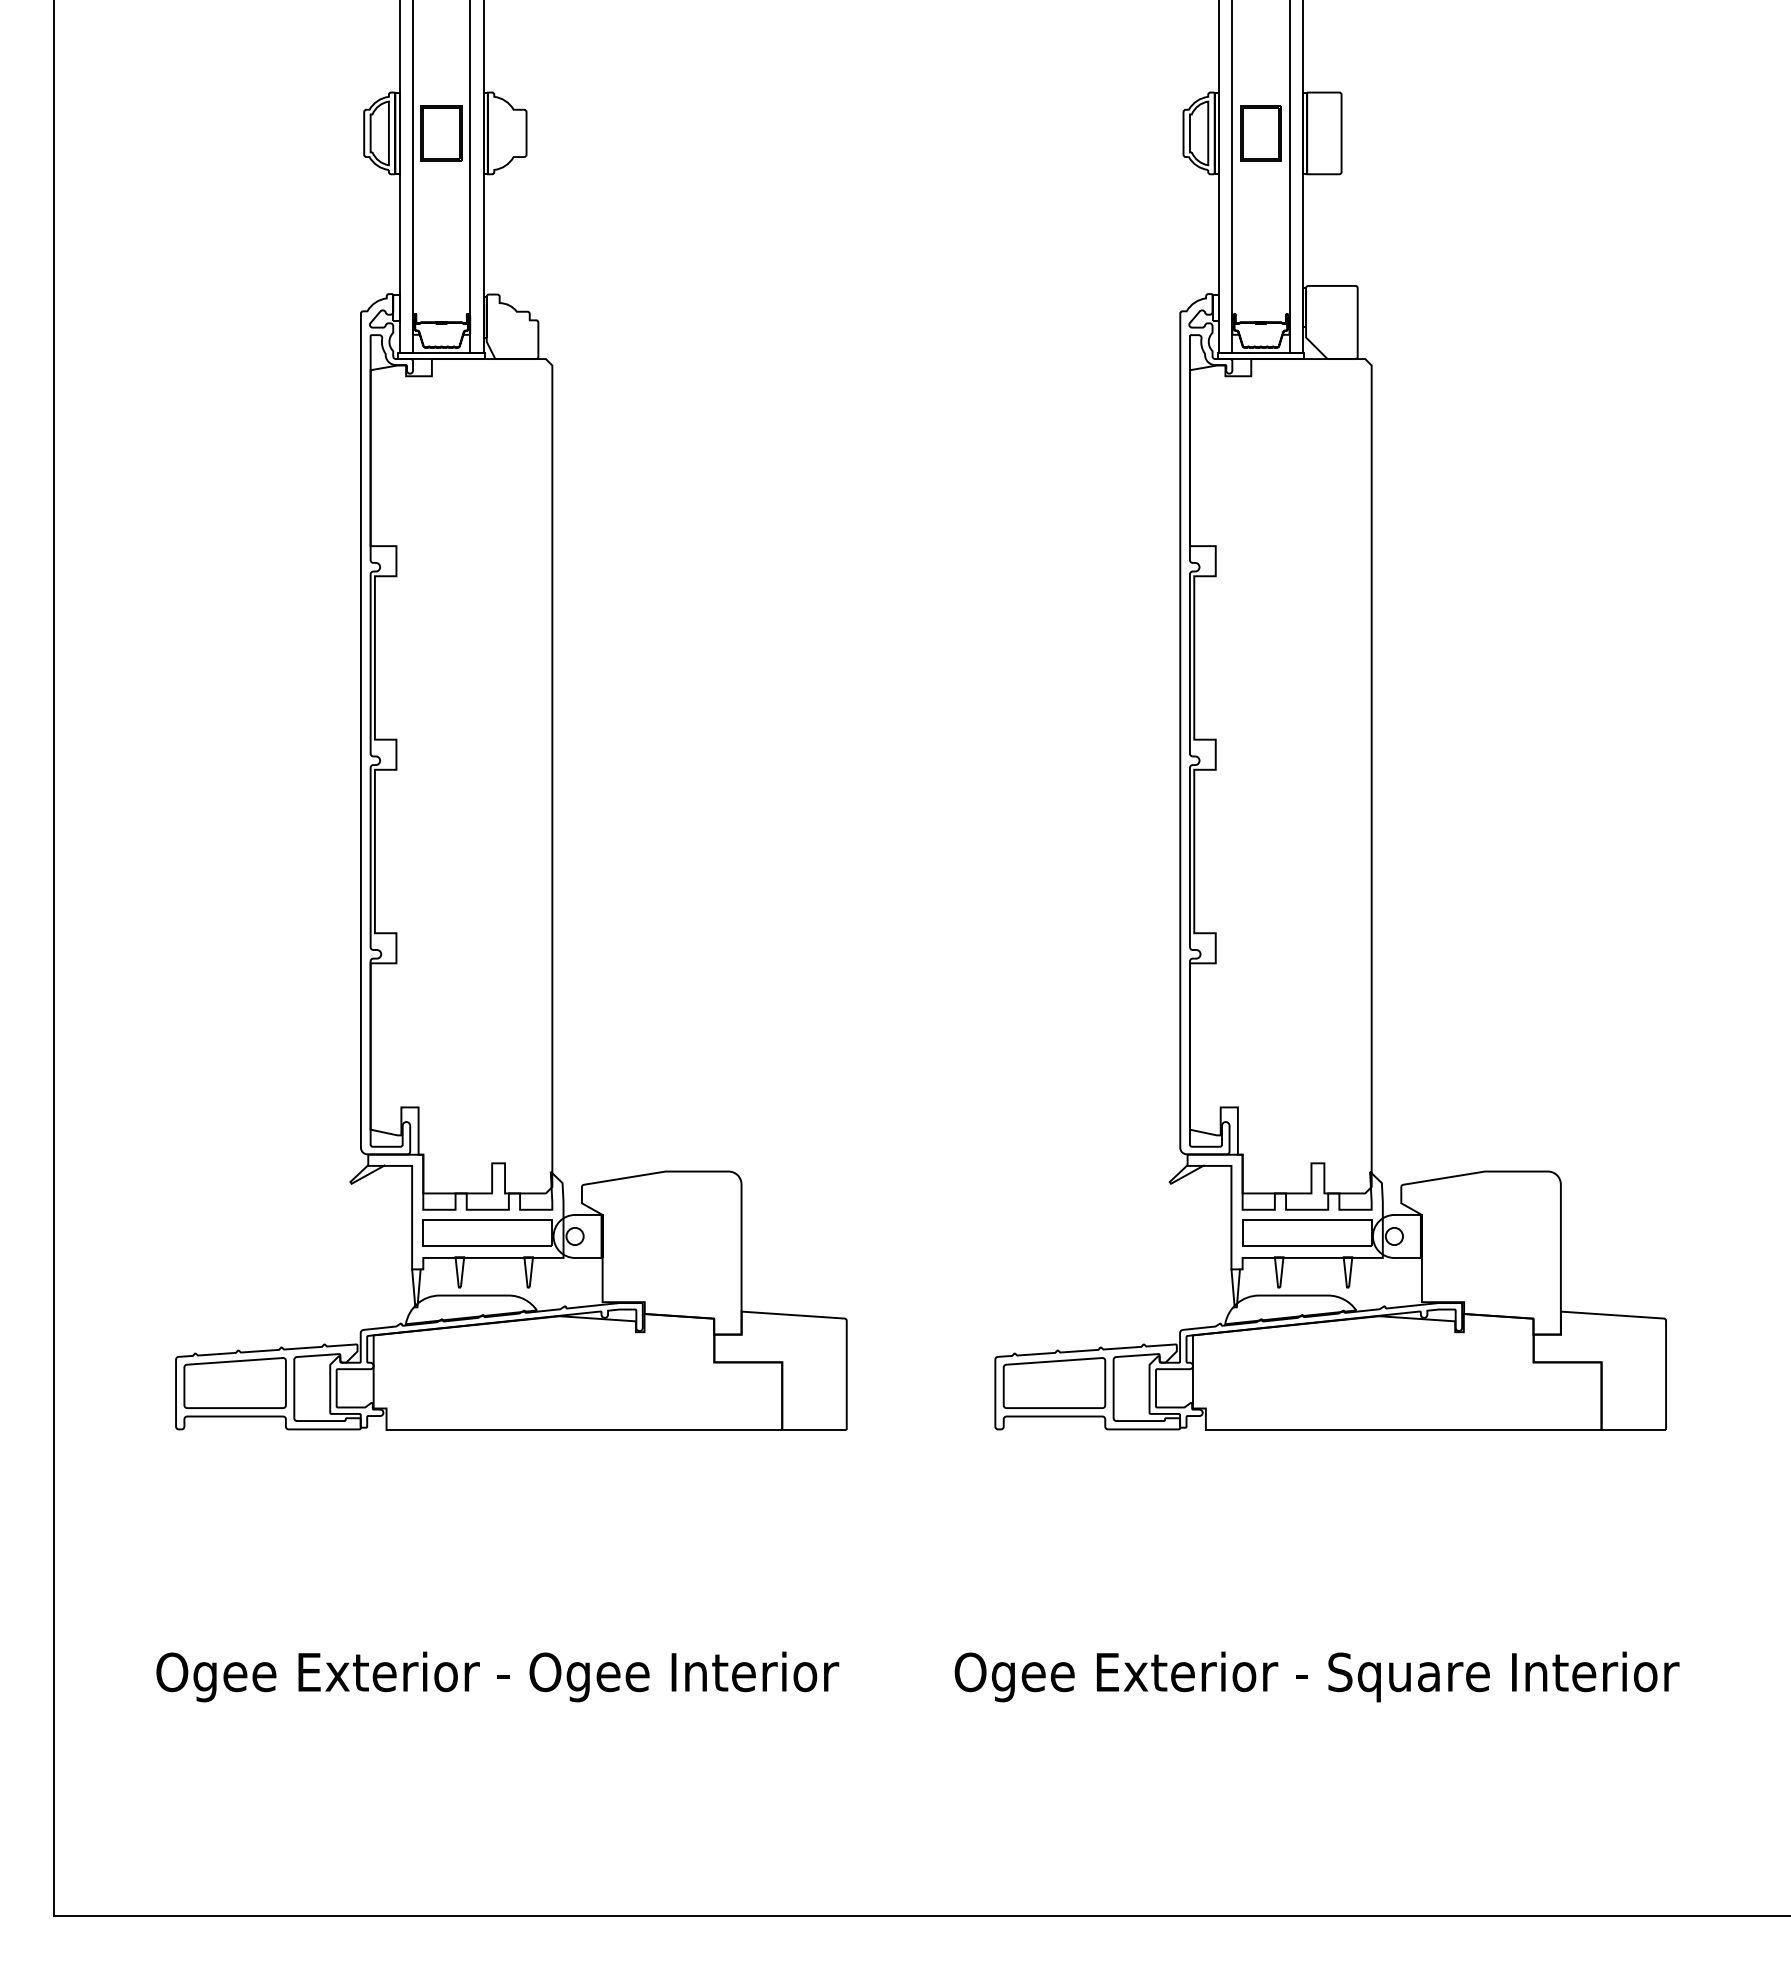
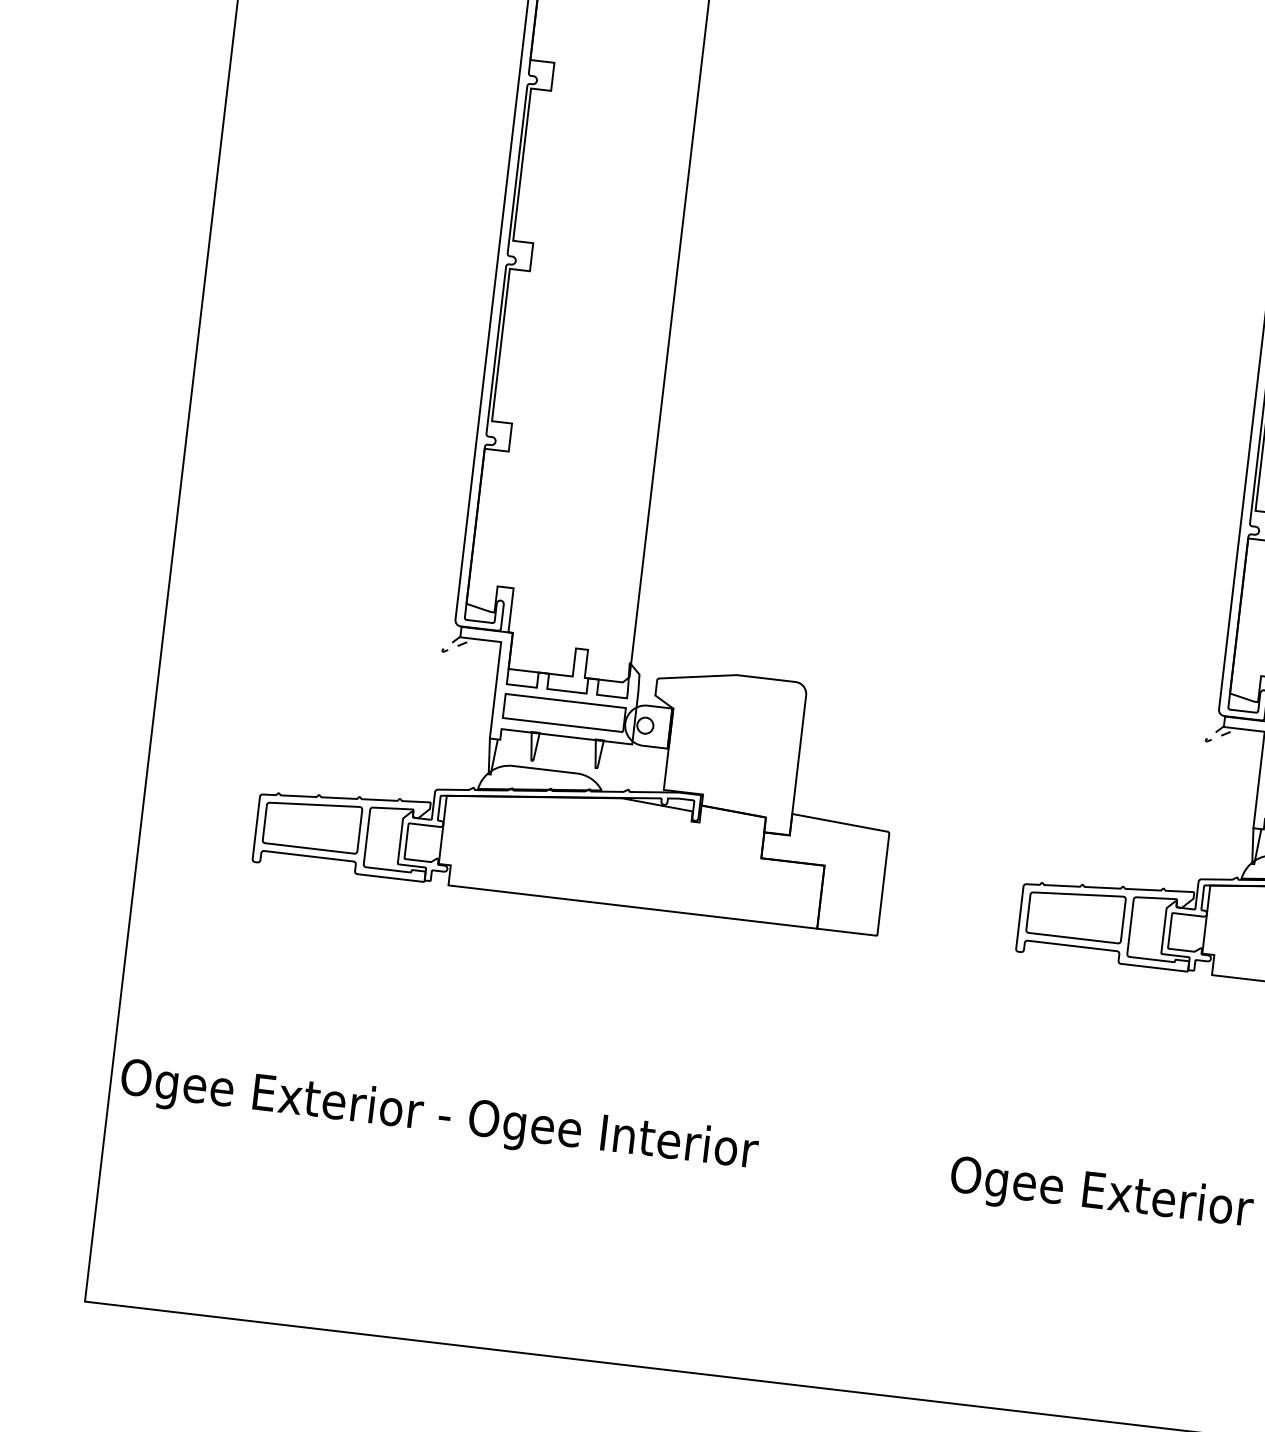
line: (355, 1181) -> (446, 650), solid -> dashed
line: (1175, 1181) -> (1210, 740), solid -> dashed
text: (497, 1676) -> (439, 1117), moved

